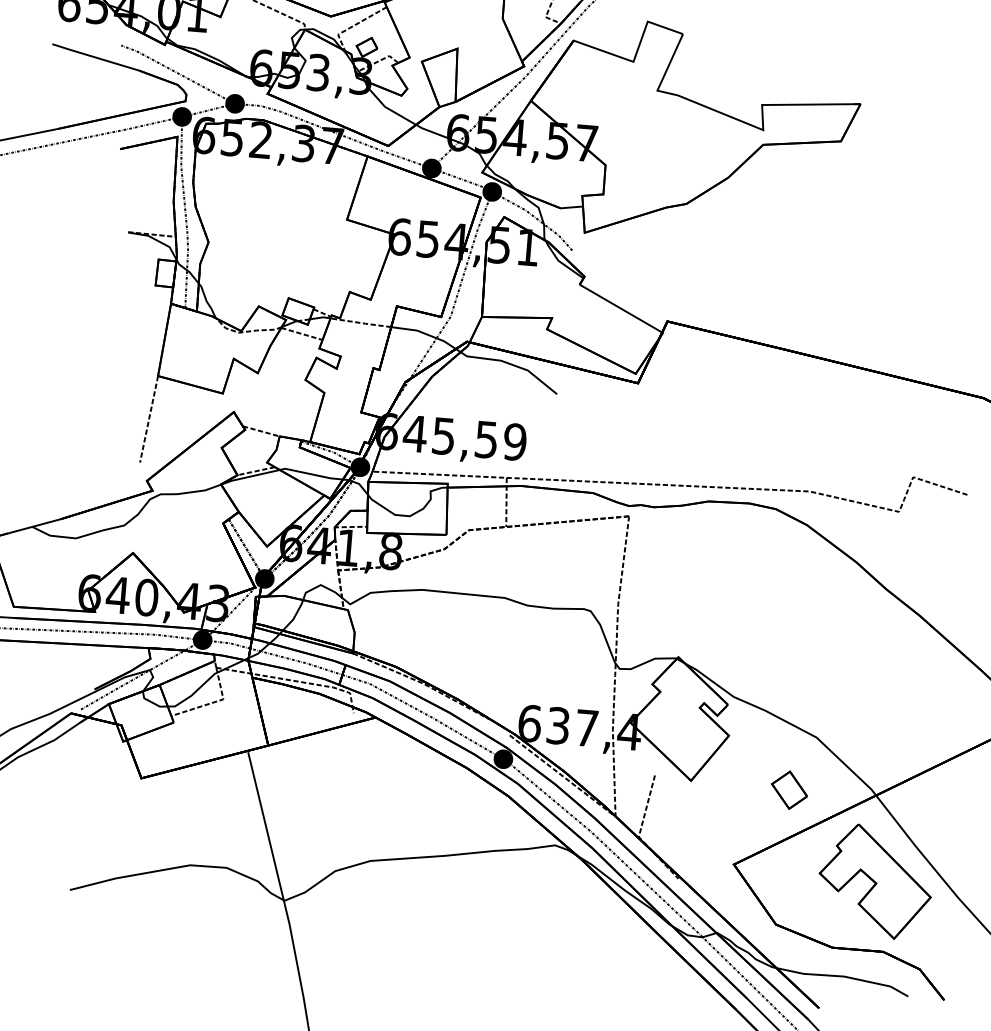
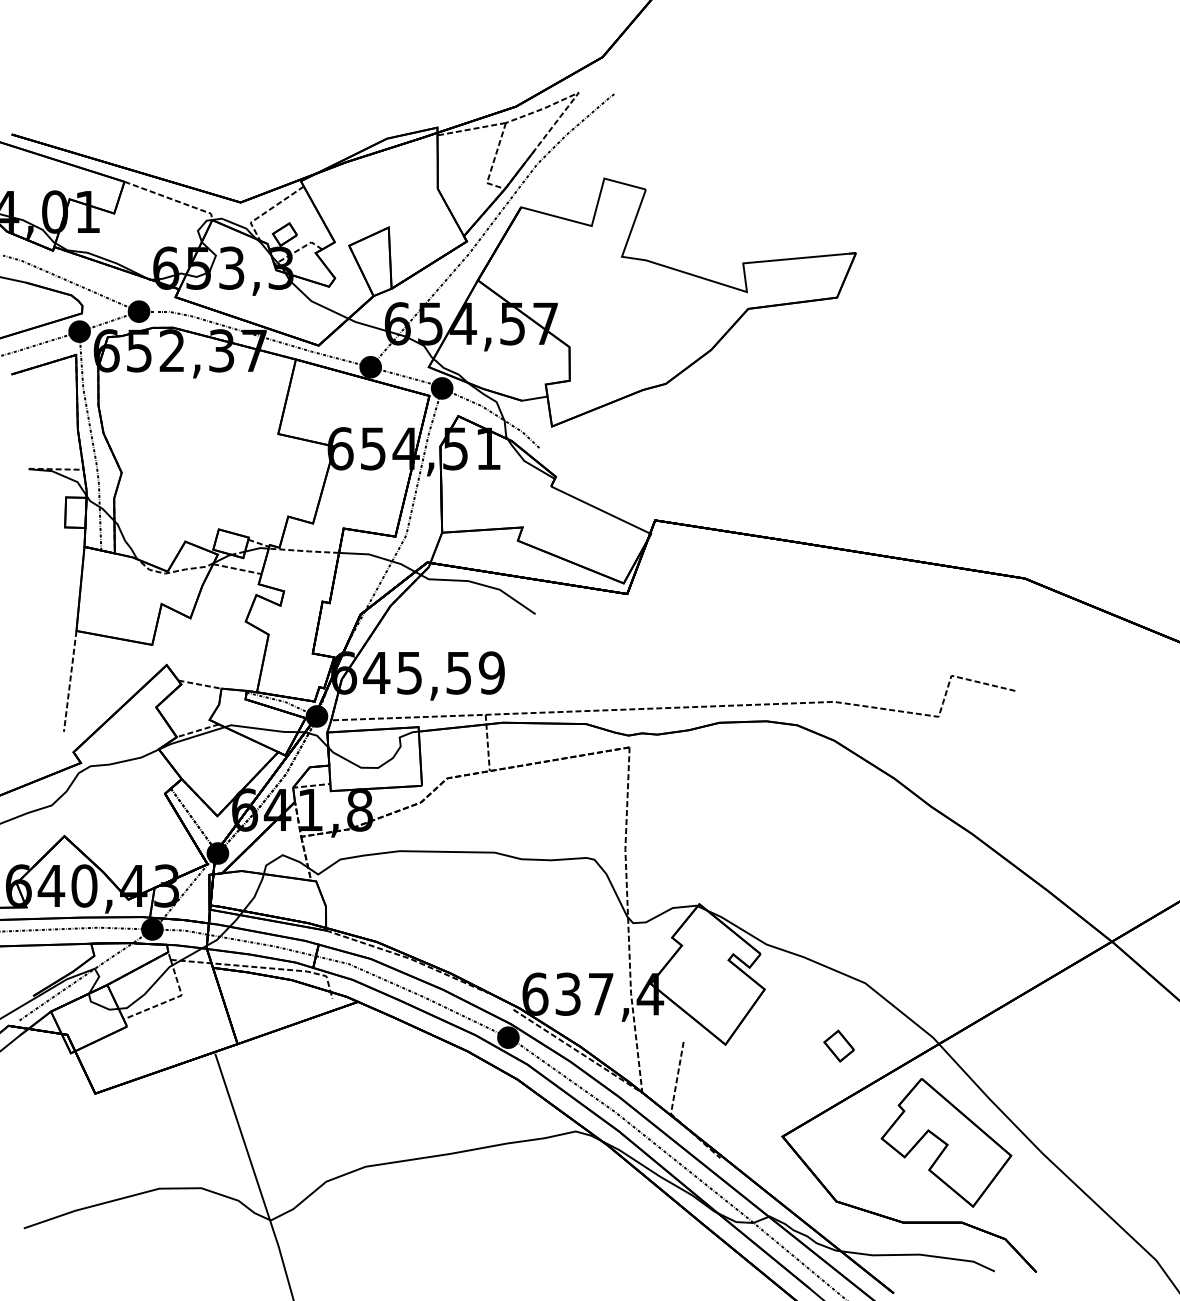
part: (788, 789) -> (838, 1045), size x0.71

